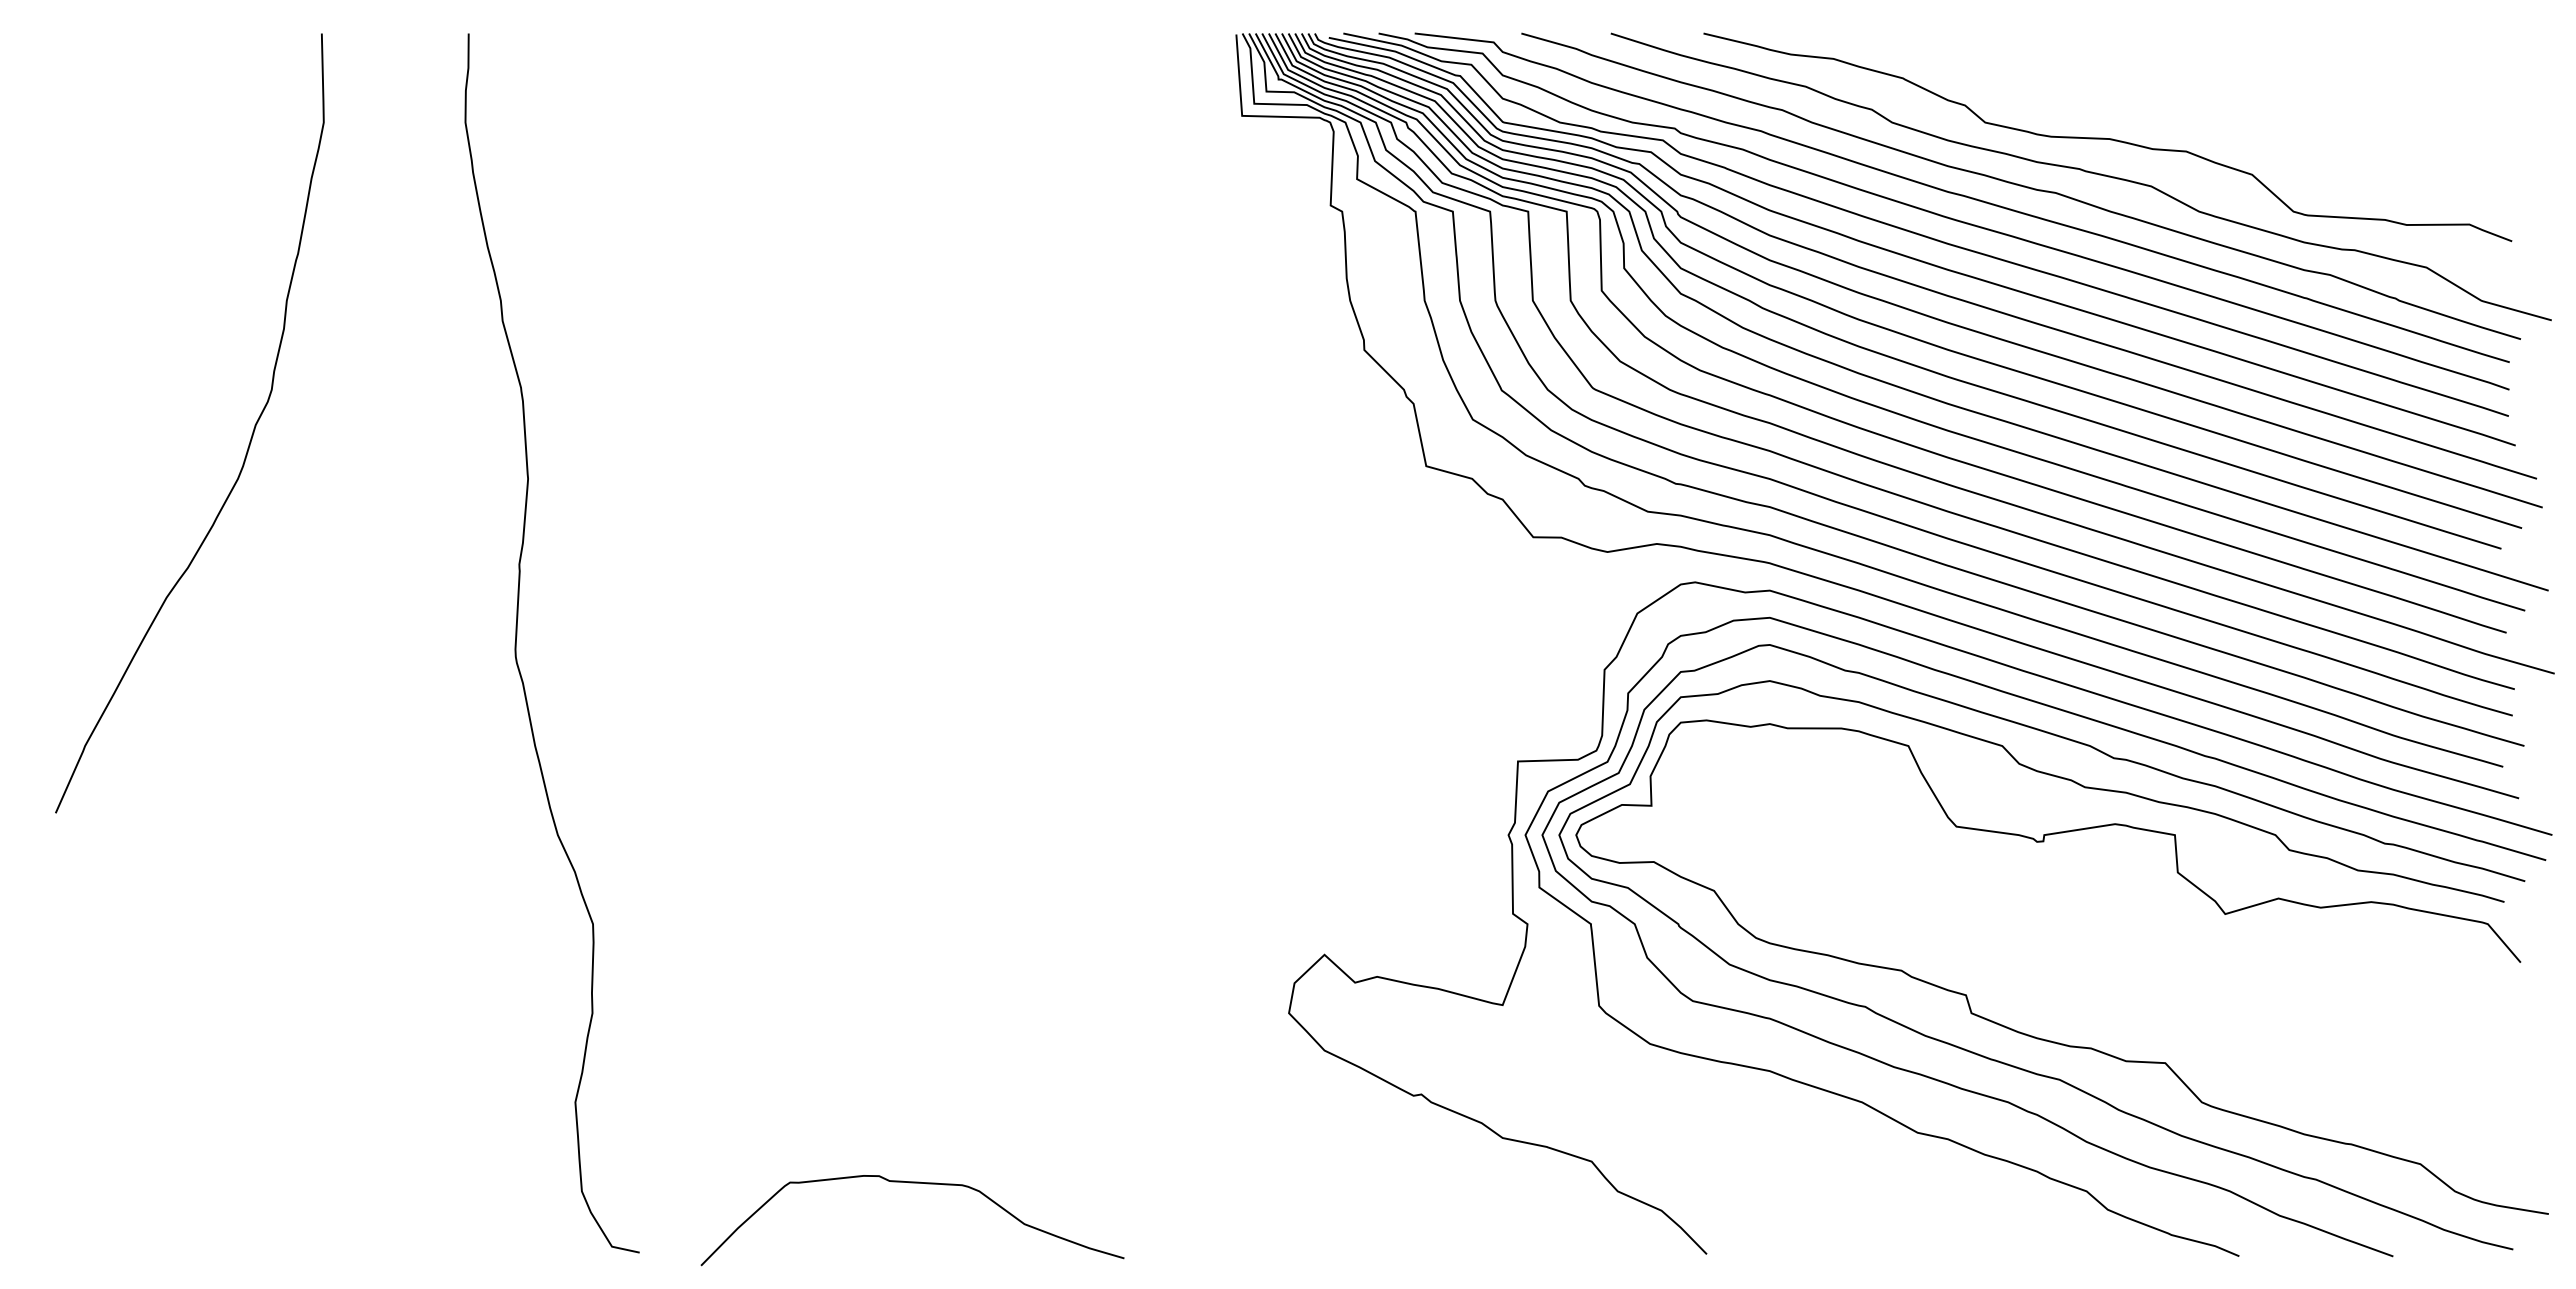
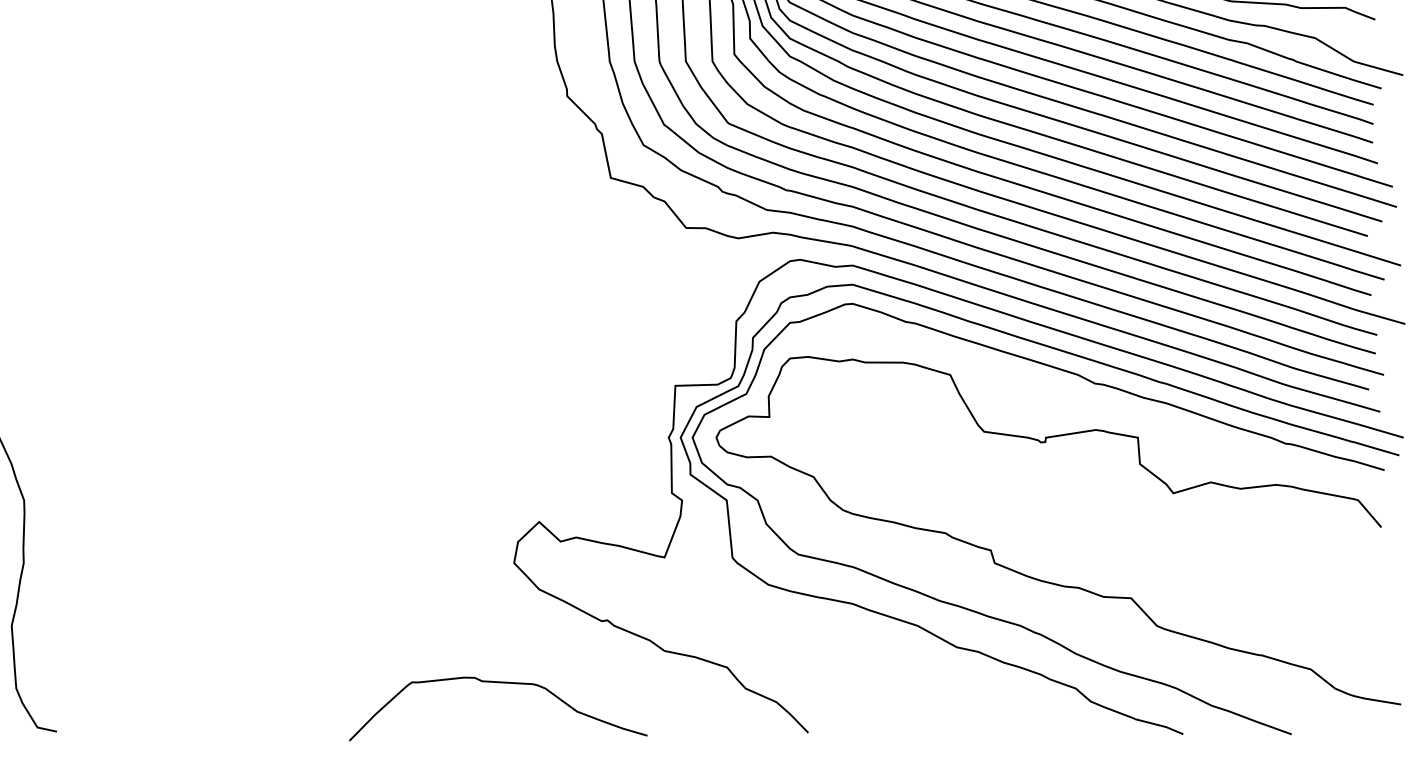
curve: (2005, 1062) -> (1018, 597), removed
curve: (912, 1183) -> (498, 683), moved

